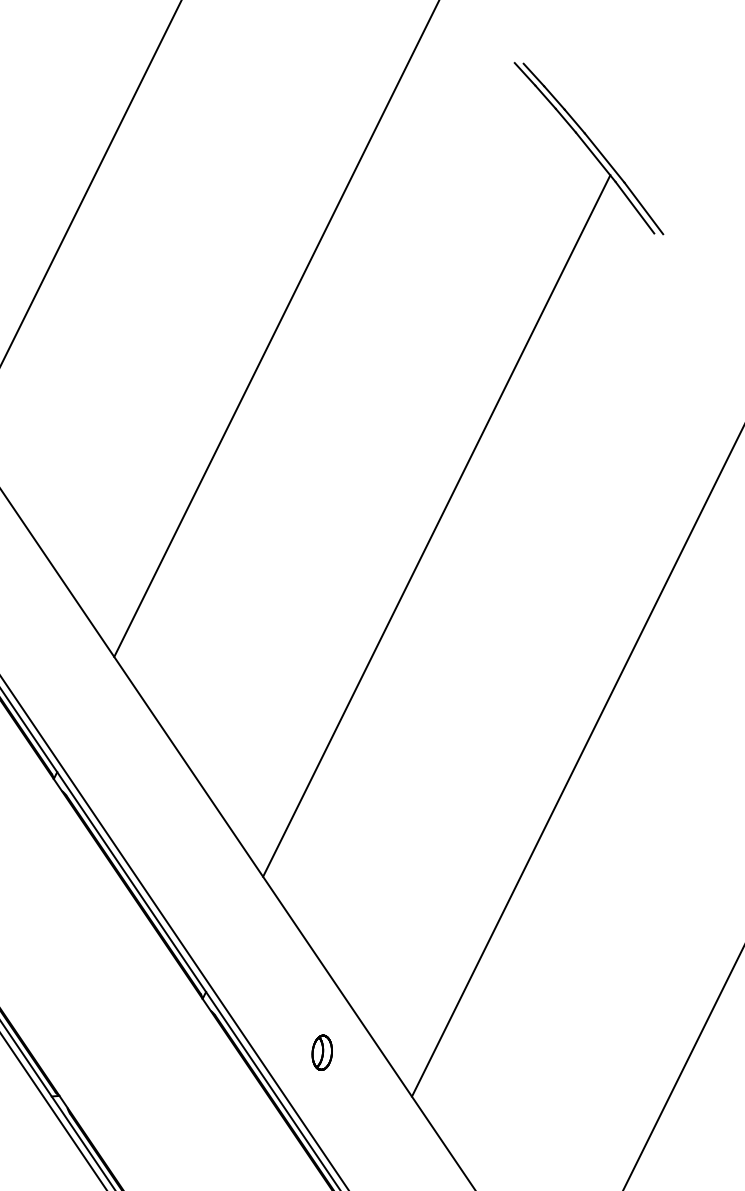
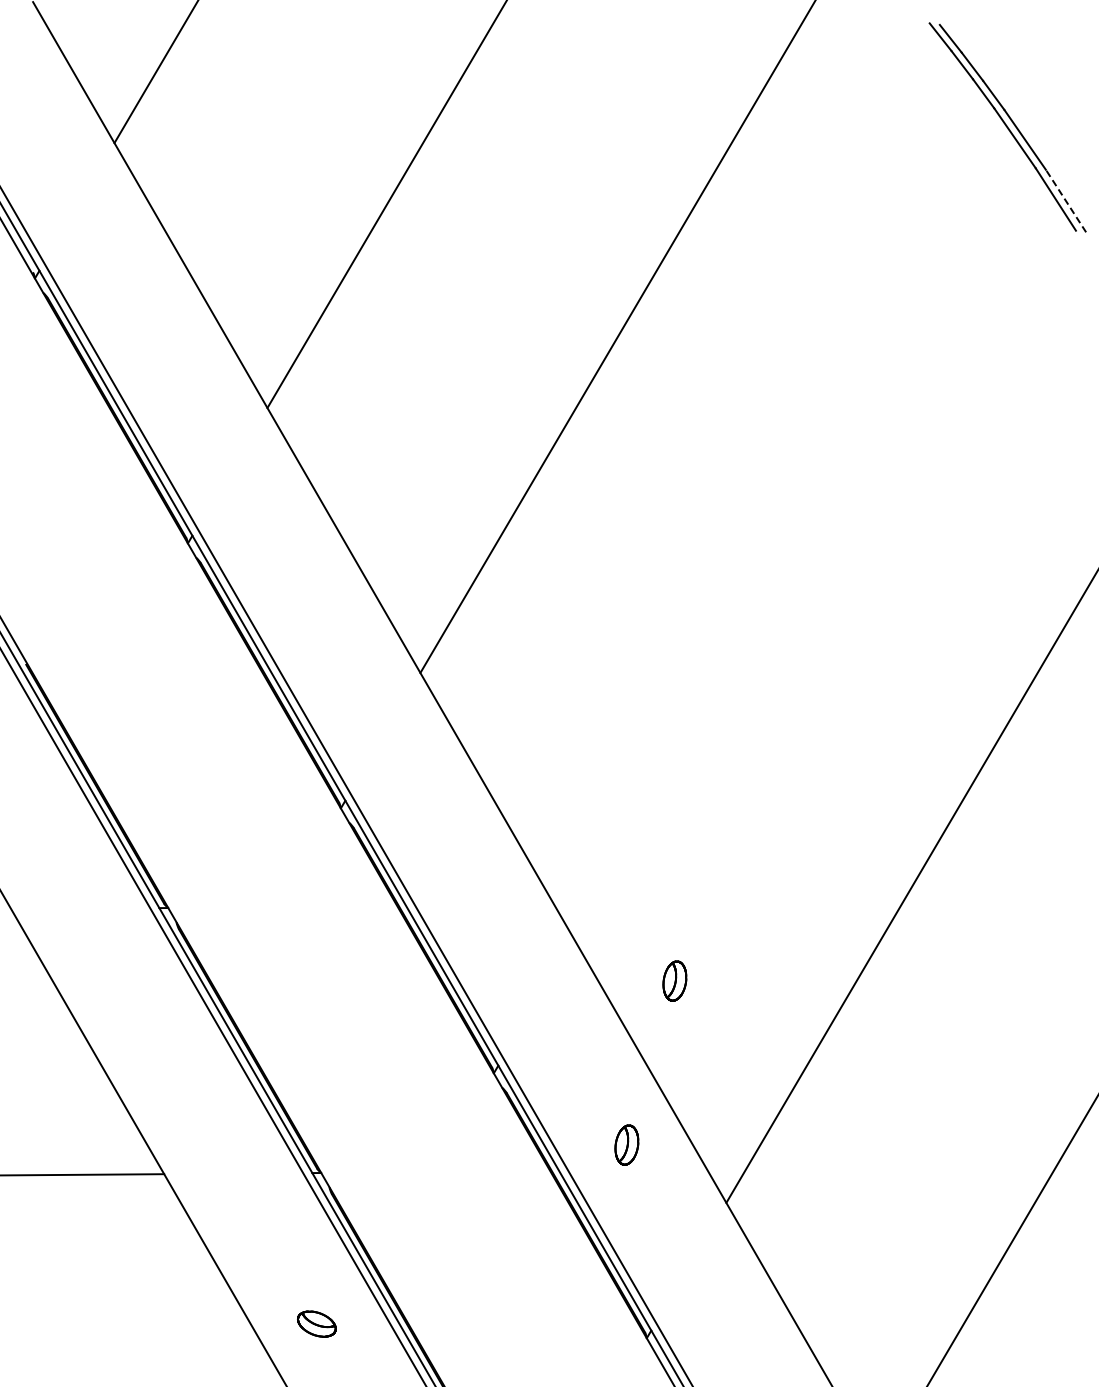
line: (643, 207) -> (1065, 200), solid -> dashed
line: (436, 525) -> (801, 548), removed
part: (353, 907) -> (674, 980), added

